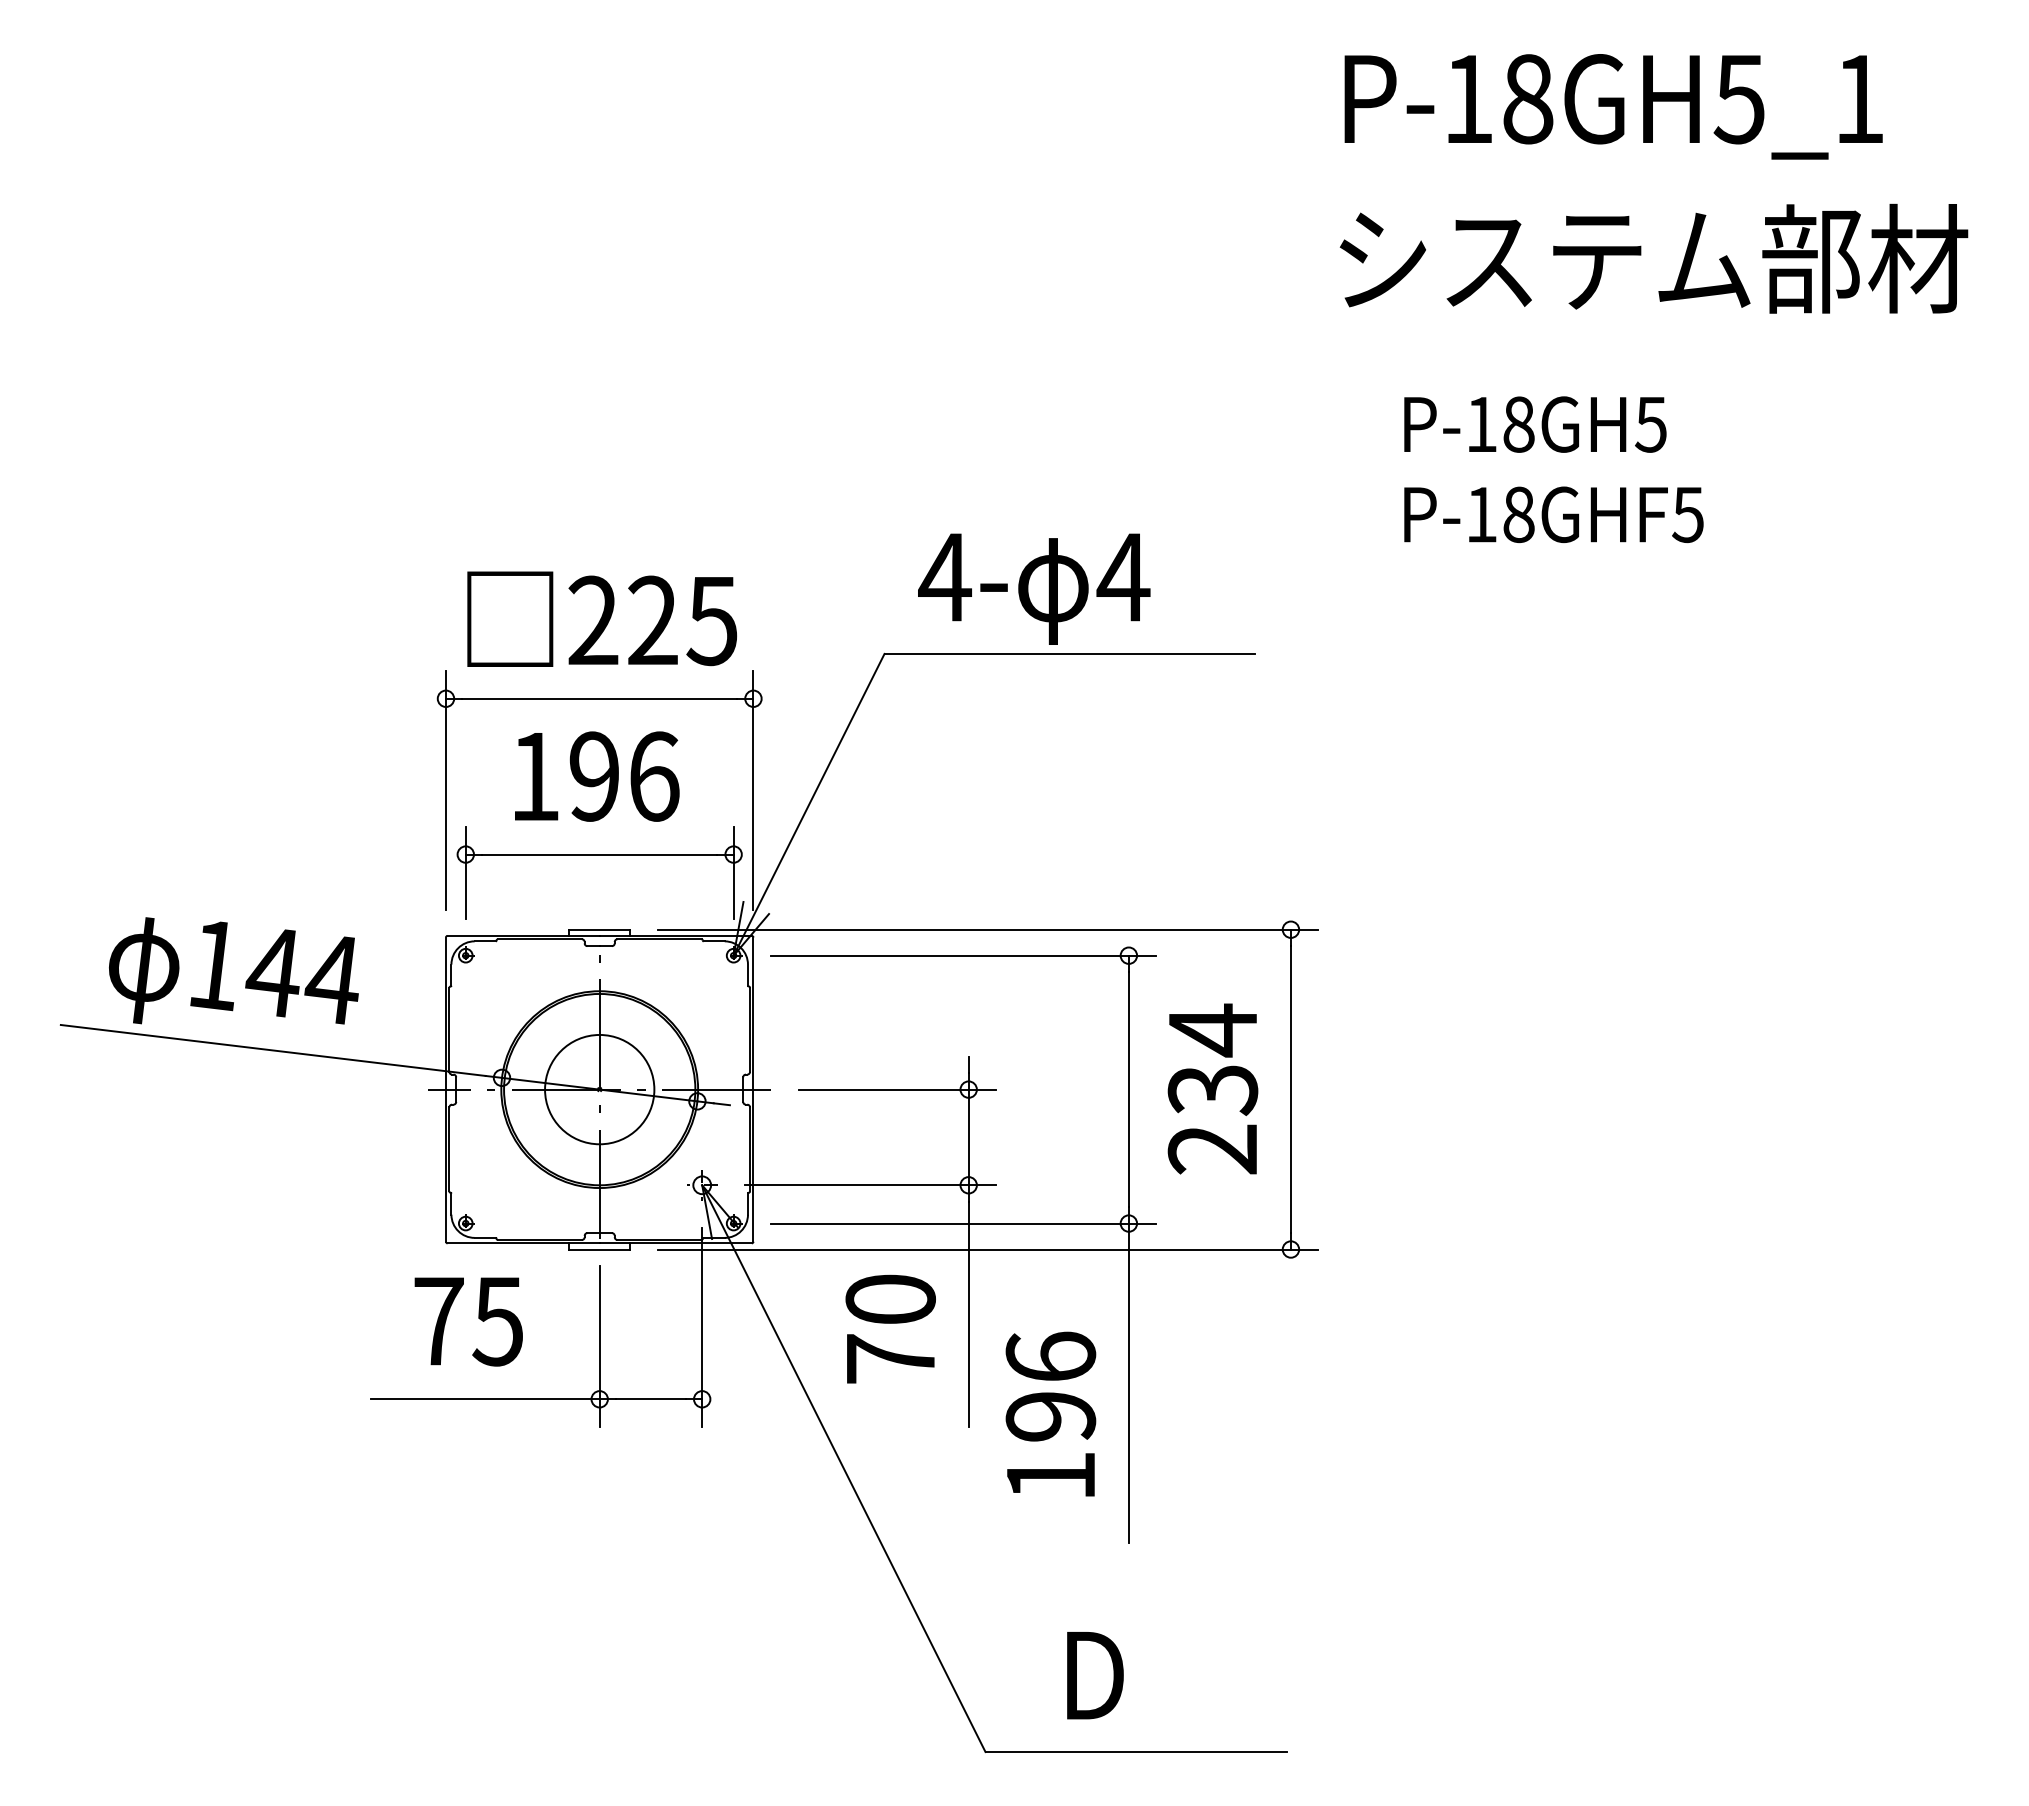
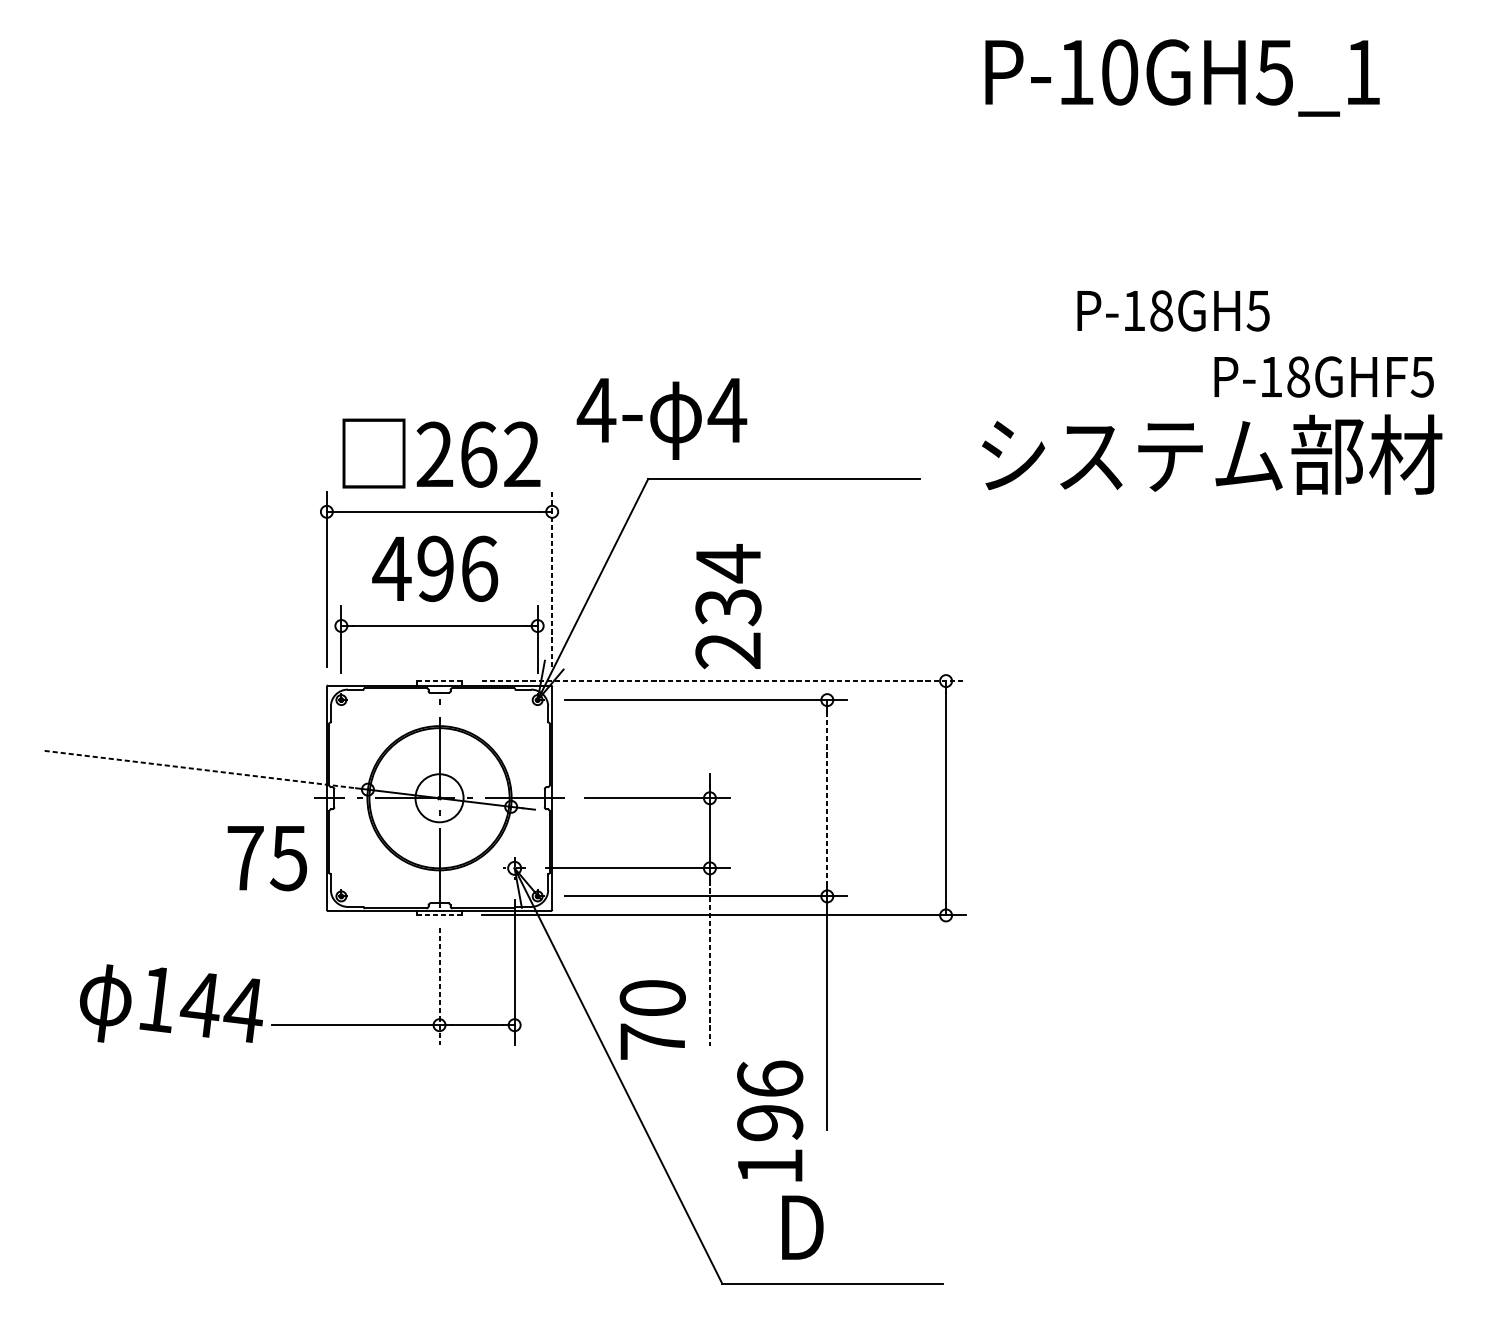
text: (1528, 99) -> (1120, 72), P-18GH5_1 -> P-10GH5_1
text: (1653, 258) -> (1211, 454), moved
text: (1535, 424) -> (1173, 310), moved
text: (1553, 514) -> (1323, 376), moved
text: (1034, 588) -> (662, 418), moved
text: (682, 620) -> (500, 454), 225 -> 262
text: (534, 776) -> (391, 568), 196 -> 496
line: (753, 790) -> (552, 579), solid -> dashed
line: (599, 929) -> (439, 680), solid -> dashed
line: (988, 929) -> (724, 680), solid -> dashed
text: (233, 970) -> (171, 1003), moved
line: (273, 1050) -> (200, 769), solid -> dashed
text: (1212, 1088) -> (728, 606), moved
circle: (599, 1089) -> (439, 798), size x0.6
line: (1128, 1089) -> (827, 798), solid -> dashed
line: (599, 1249) -> (439, 915), solid -> dashed
line: (968, 1314) -> (709, 963), solid -> dashed
text: (468, 1321) -> (267, 858), moved
text: (890, 1328) -> (652, 1019), moved
line: (599, 1346) -> (439, 986), solid -> dashed
text: (1050, 1413) -> (769, 1120), moved

